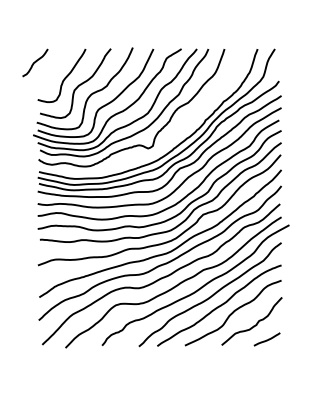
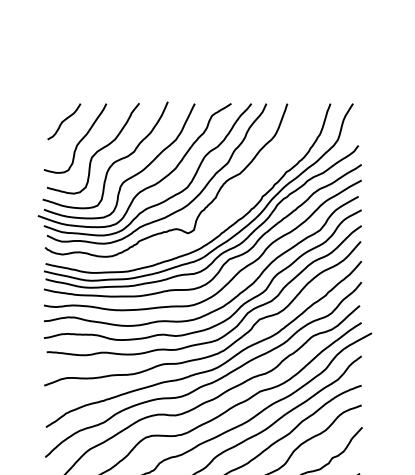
curve: (35, 62) -> (64, 121), moved

